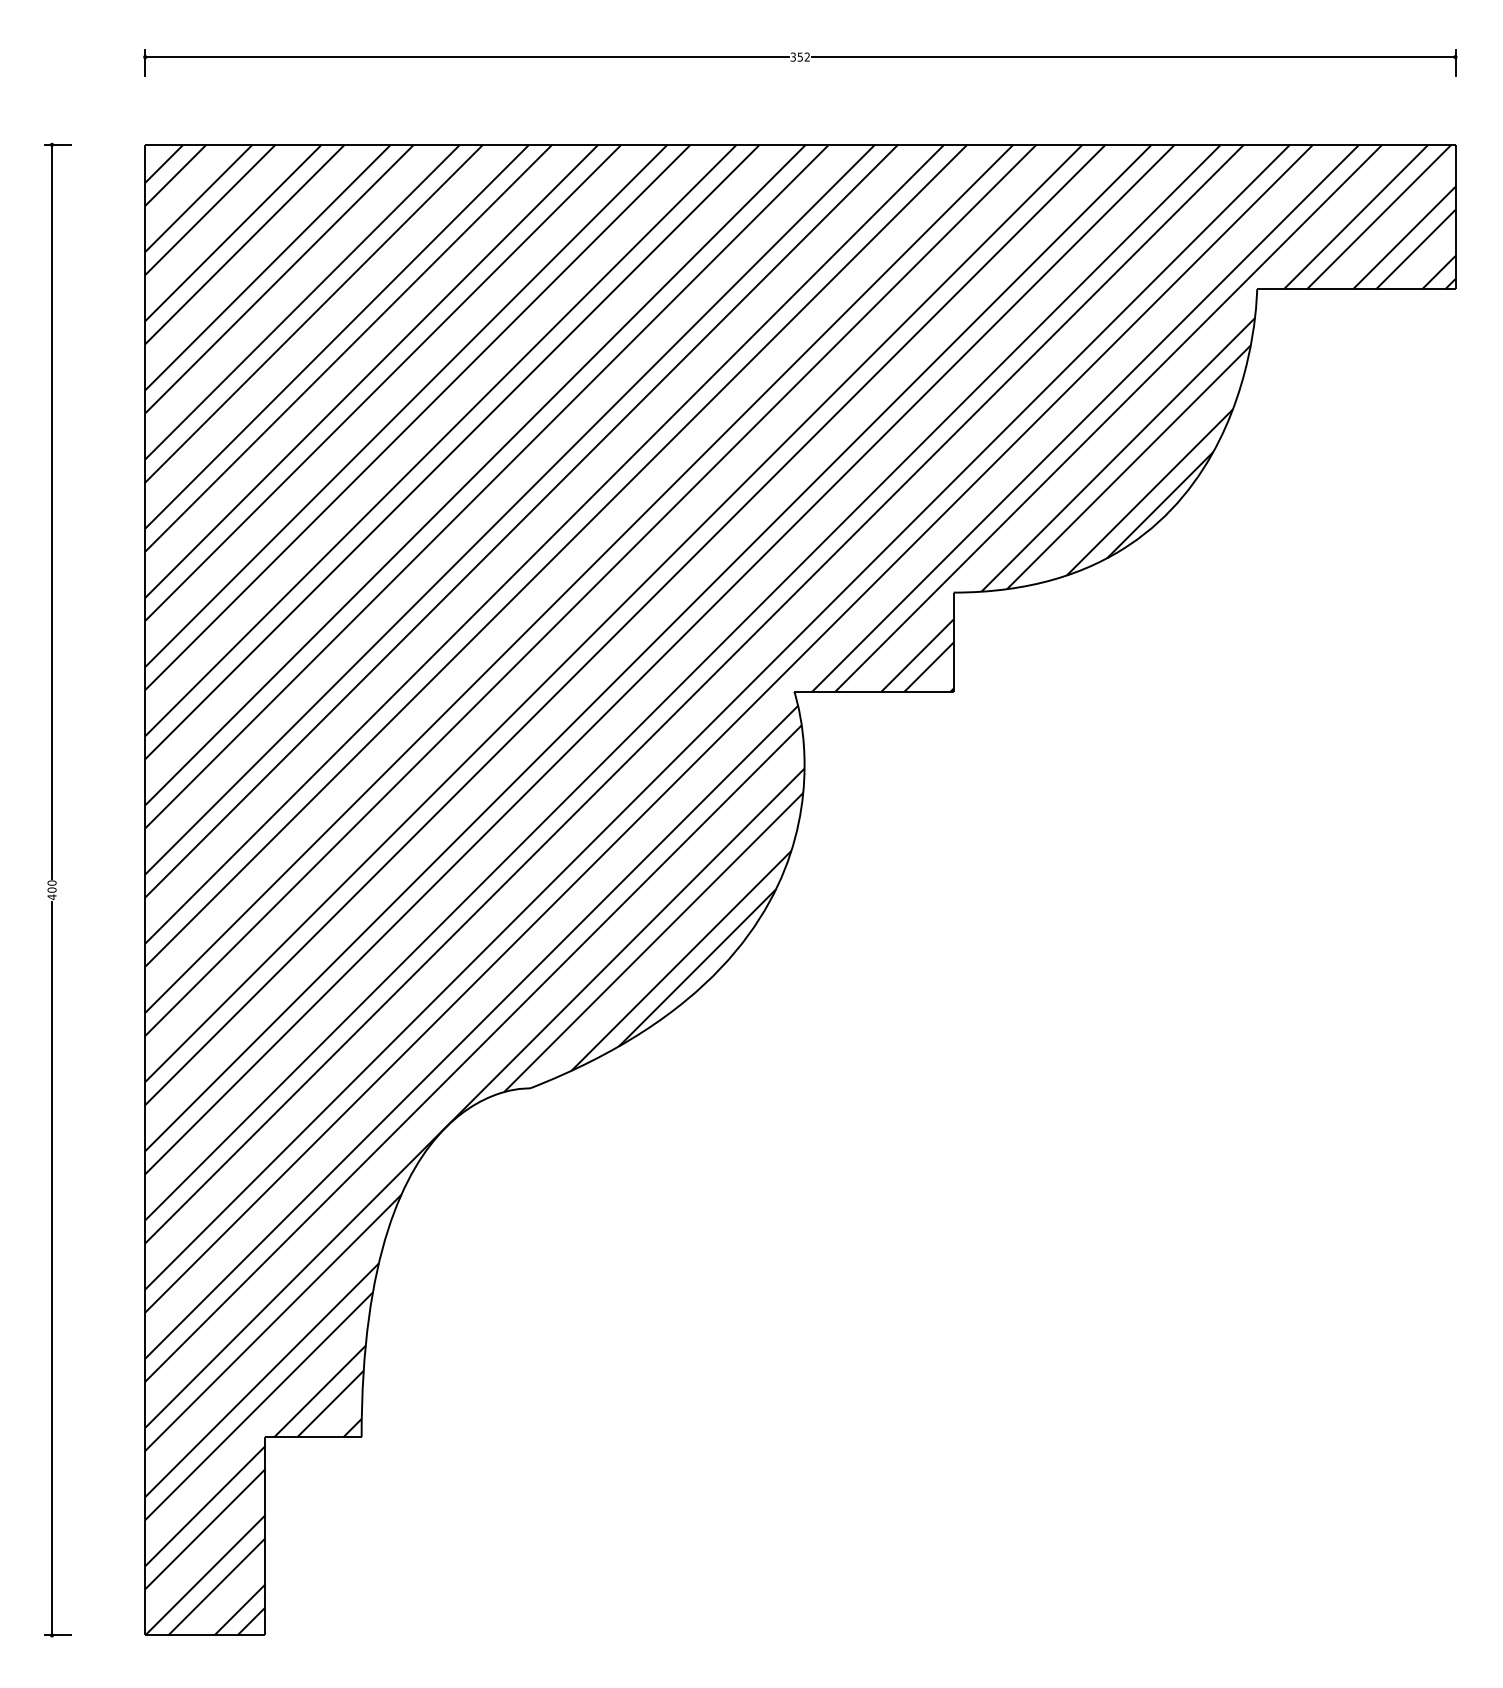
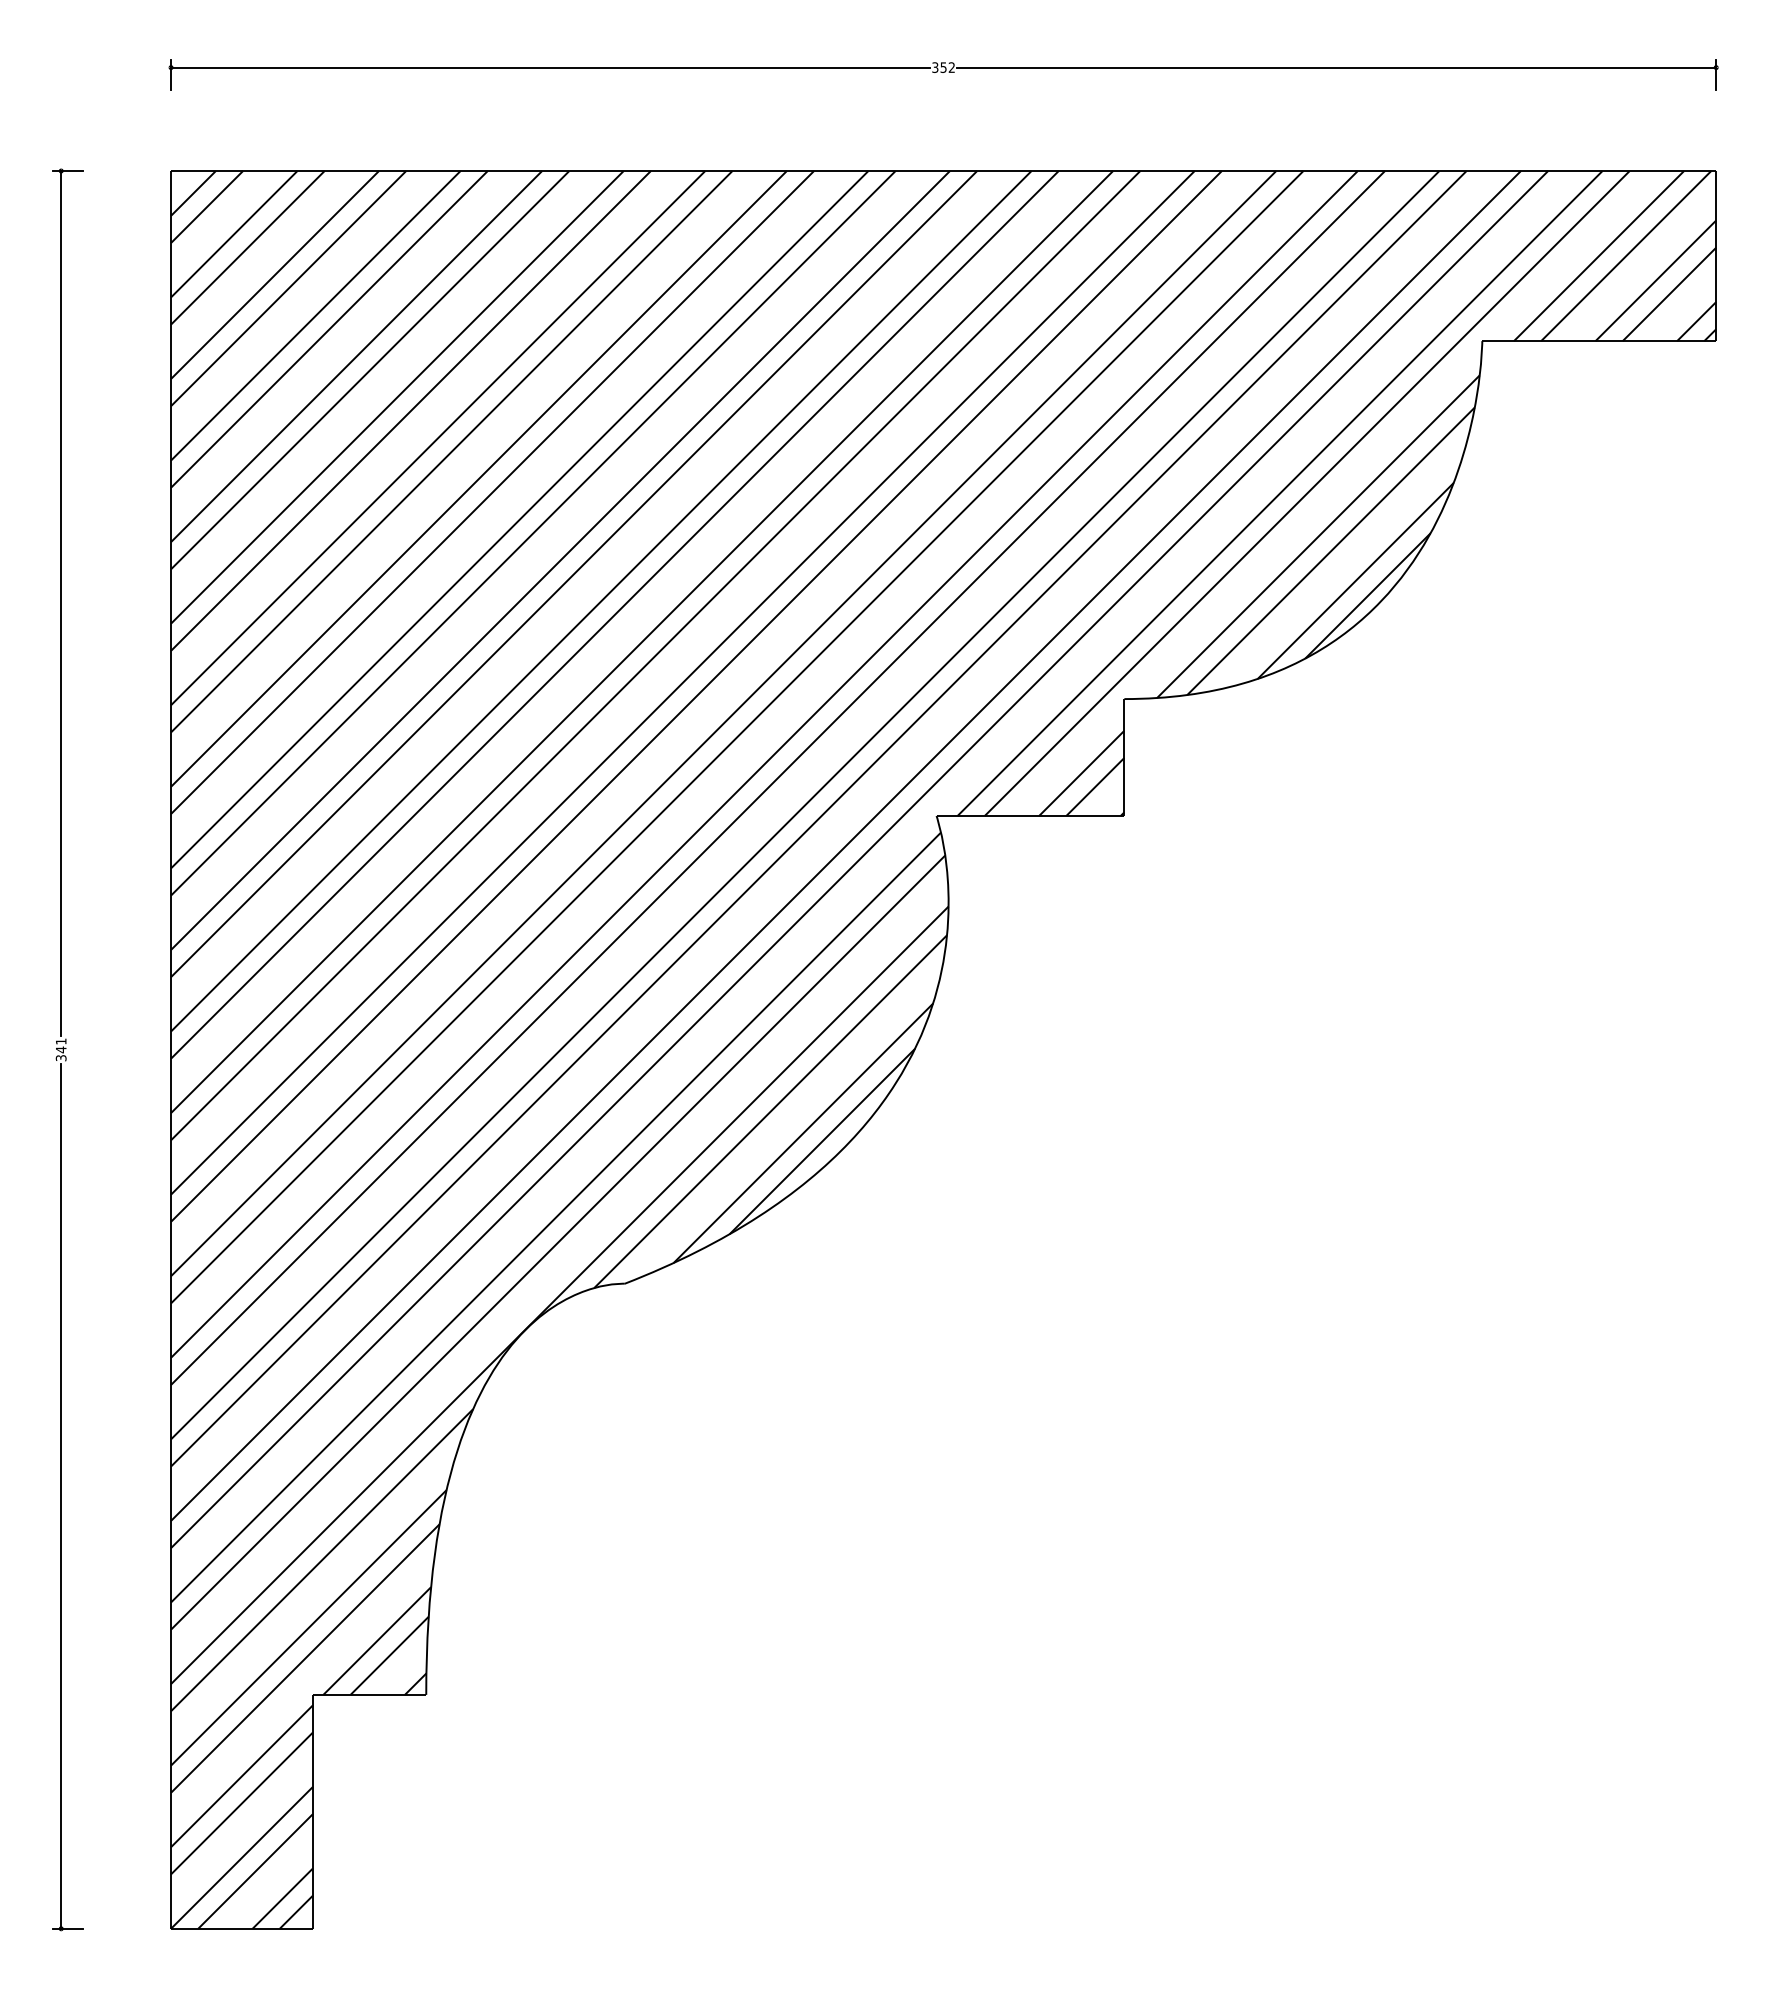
text: (51, 889) -> (60, 1049), 400 -> 341

